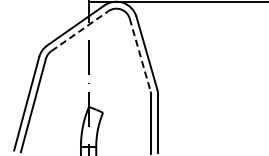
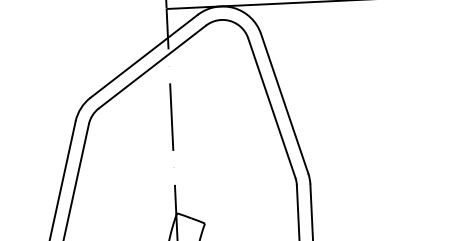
line: (79, 31) -> (151, 67), dashed -> solid
line: (140, 55) -> (272, 108), dashed -> solid

